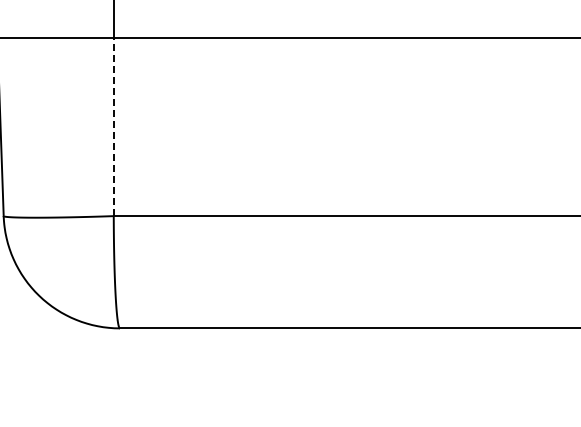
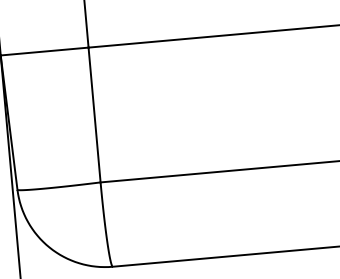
line: (113, 126) -> (94, 114), dashed -> solid

